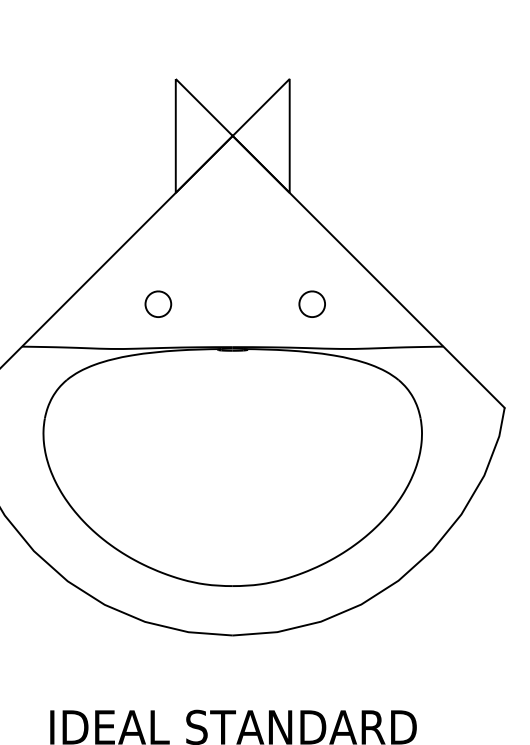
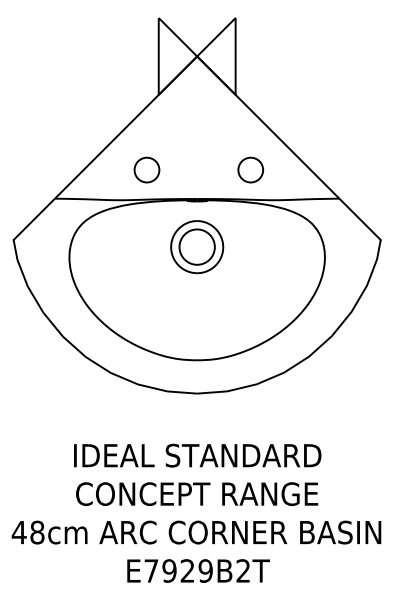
part: (157, 303) -> (146, 169), size x1.43
part: (311, 303) -> (250, 169), size x1.43
part: (233, 418) -> (197, 247), added

